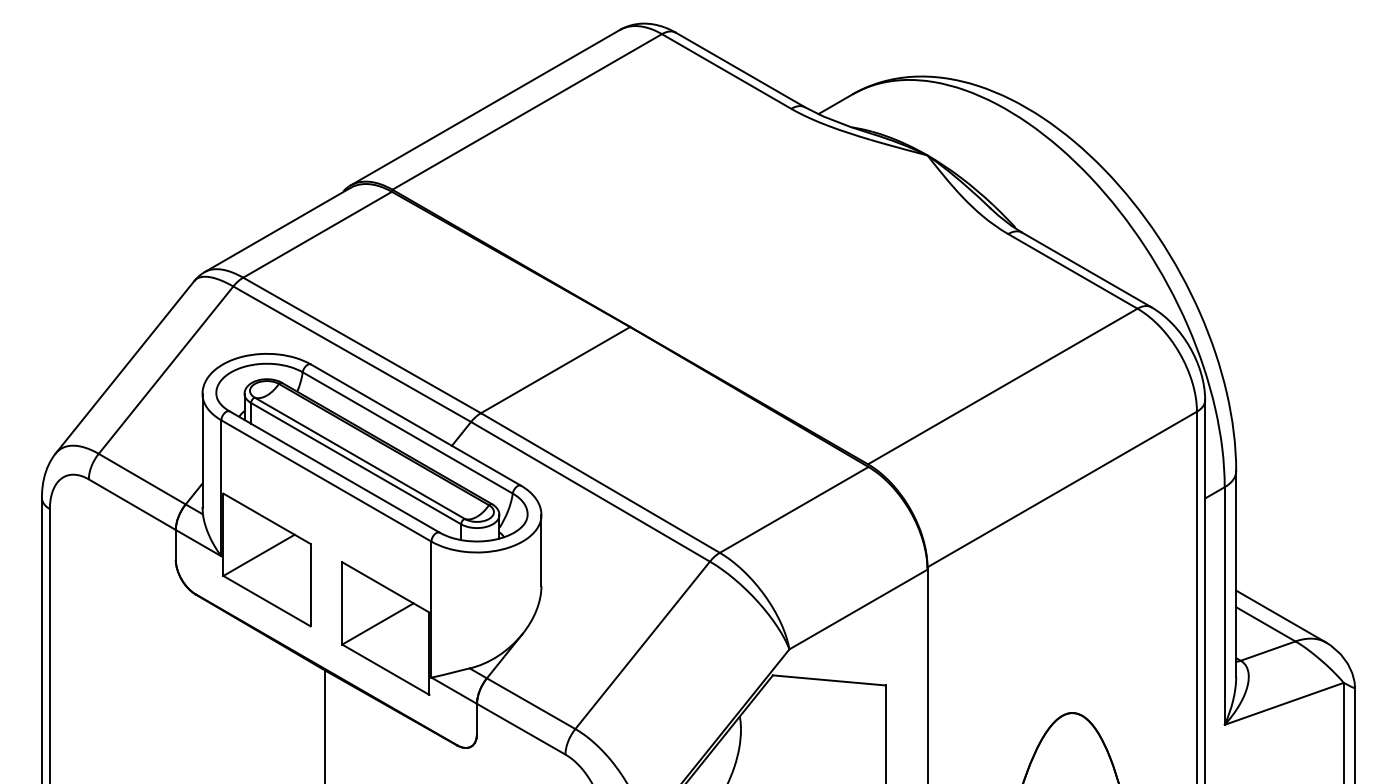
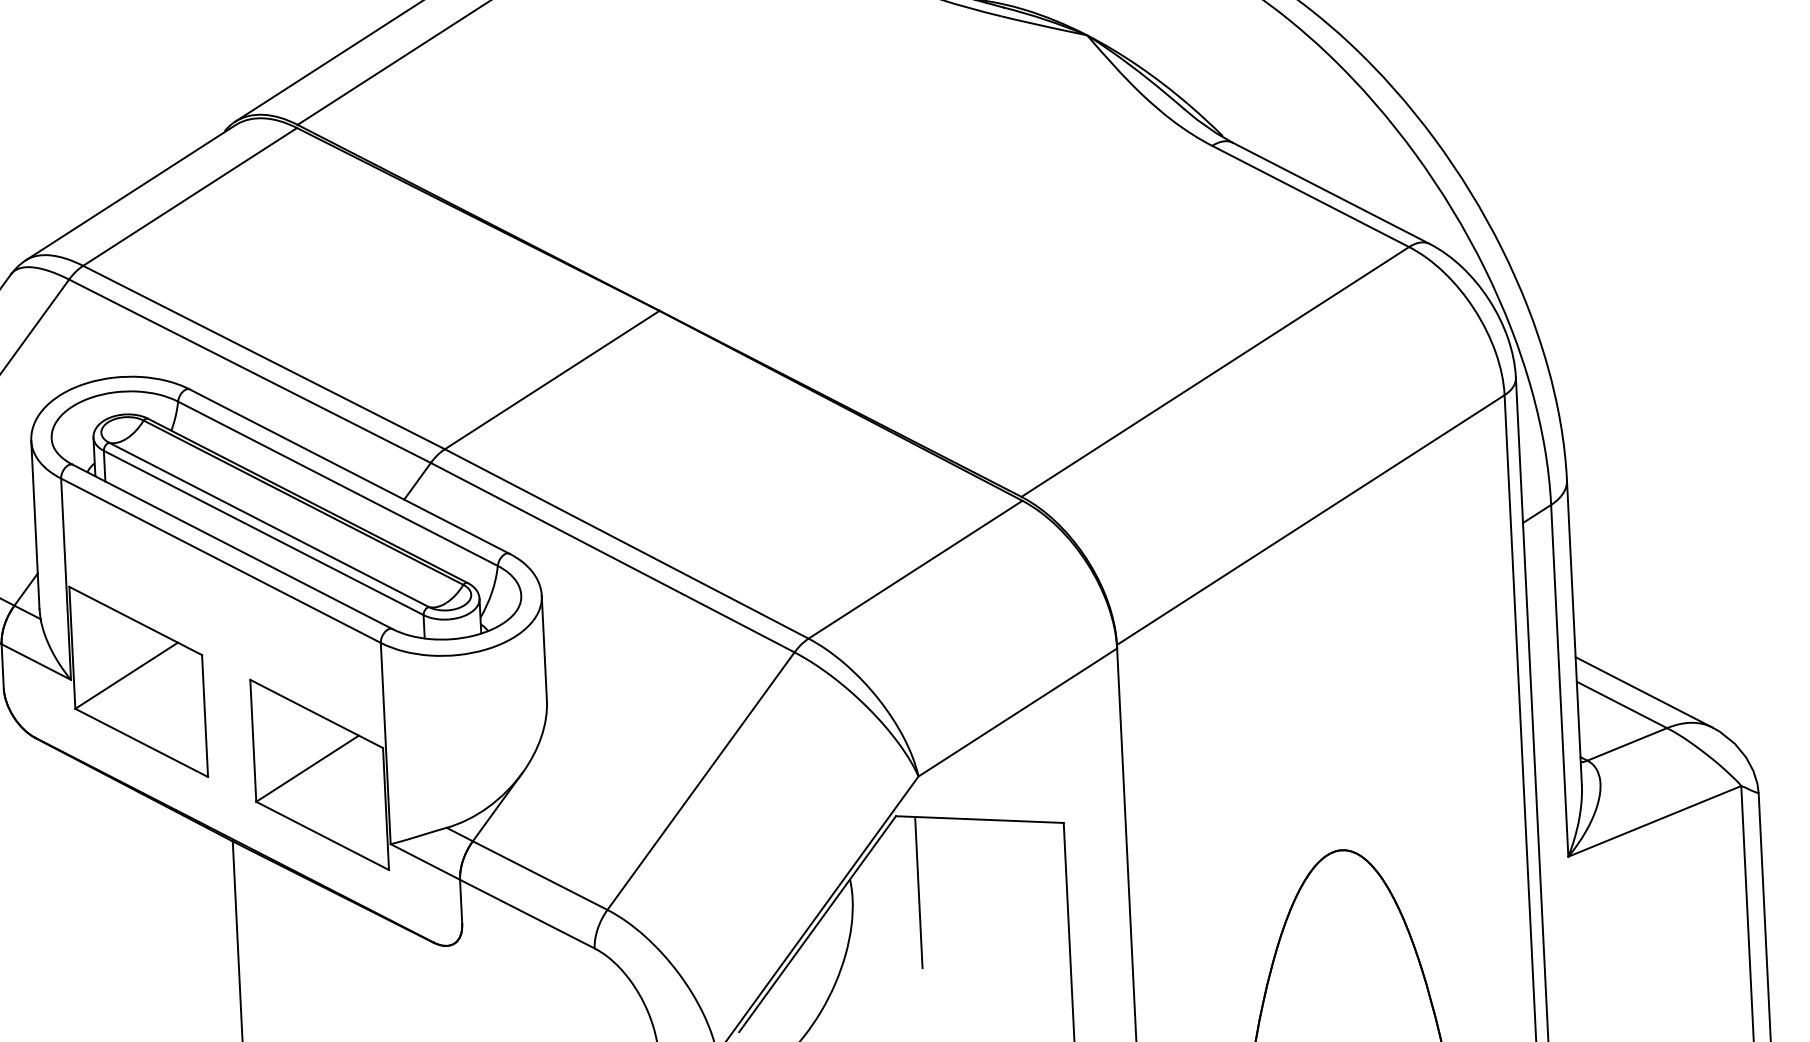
line: (785, 727) -> (918, 892), added

